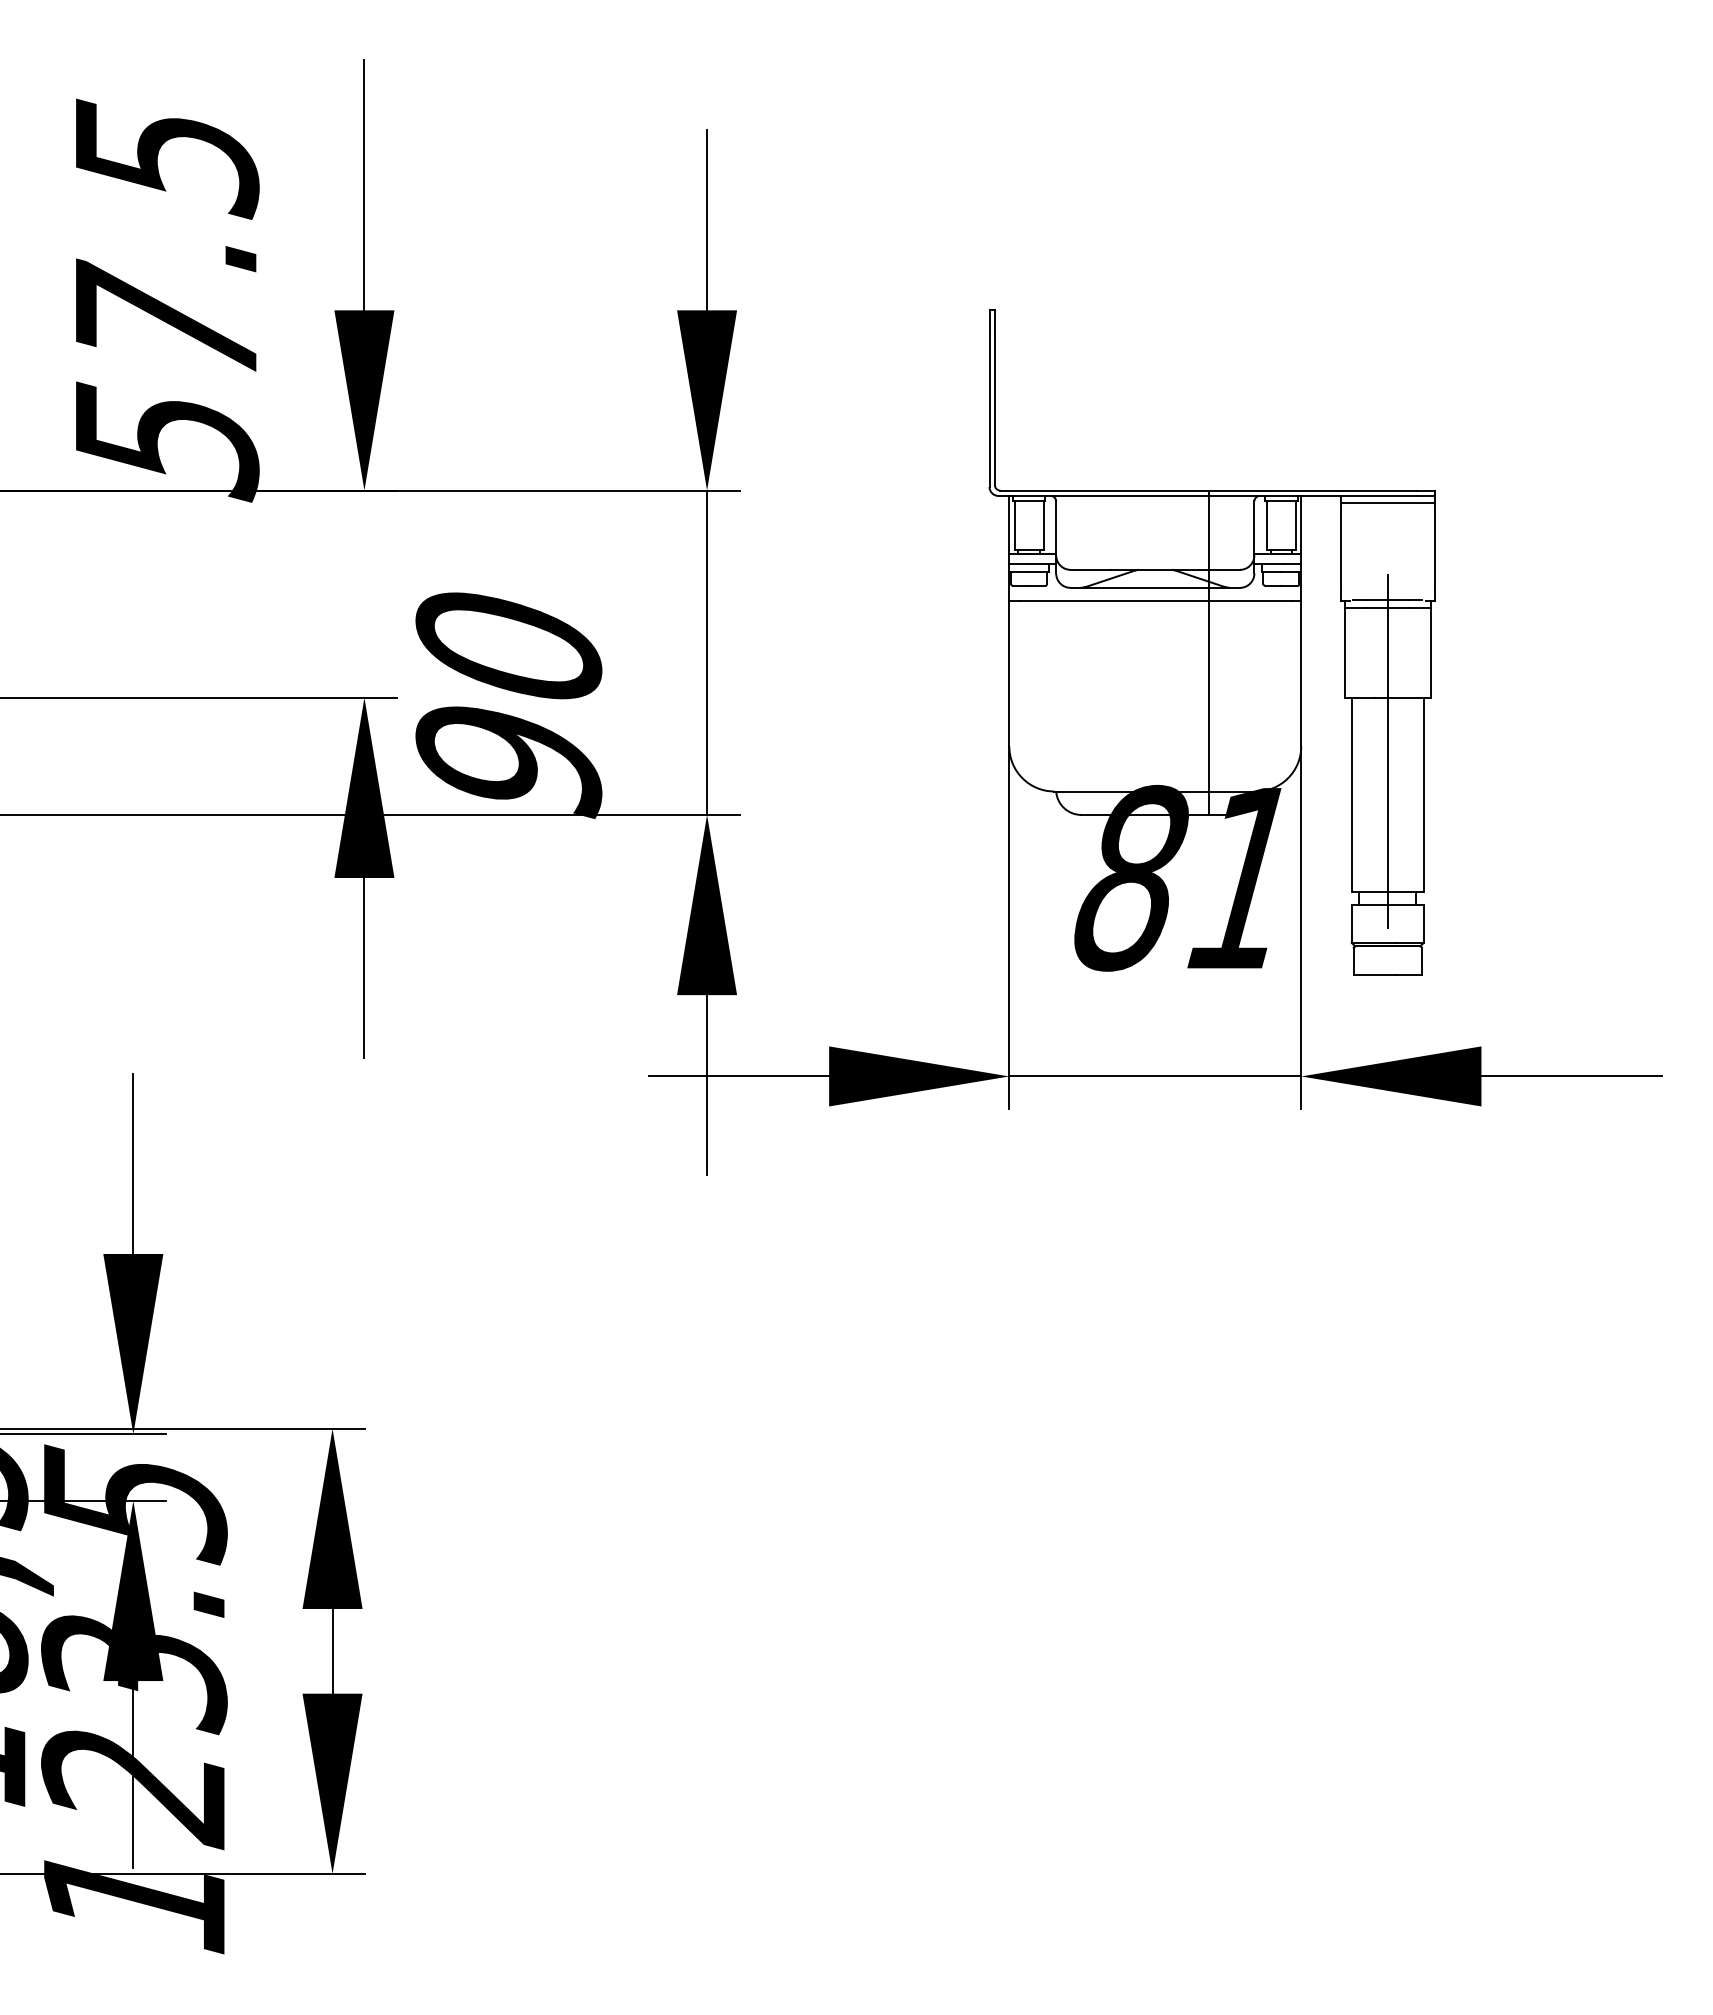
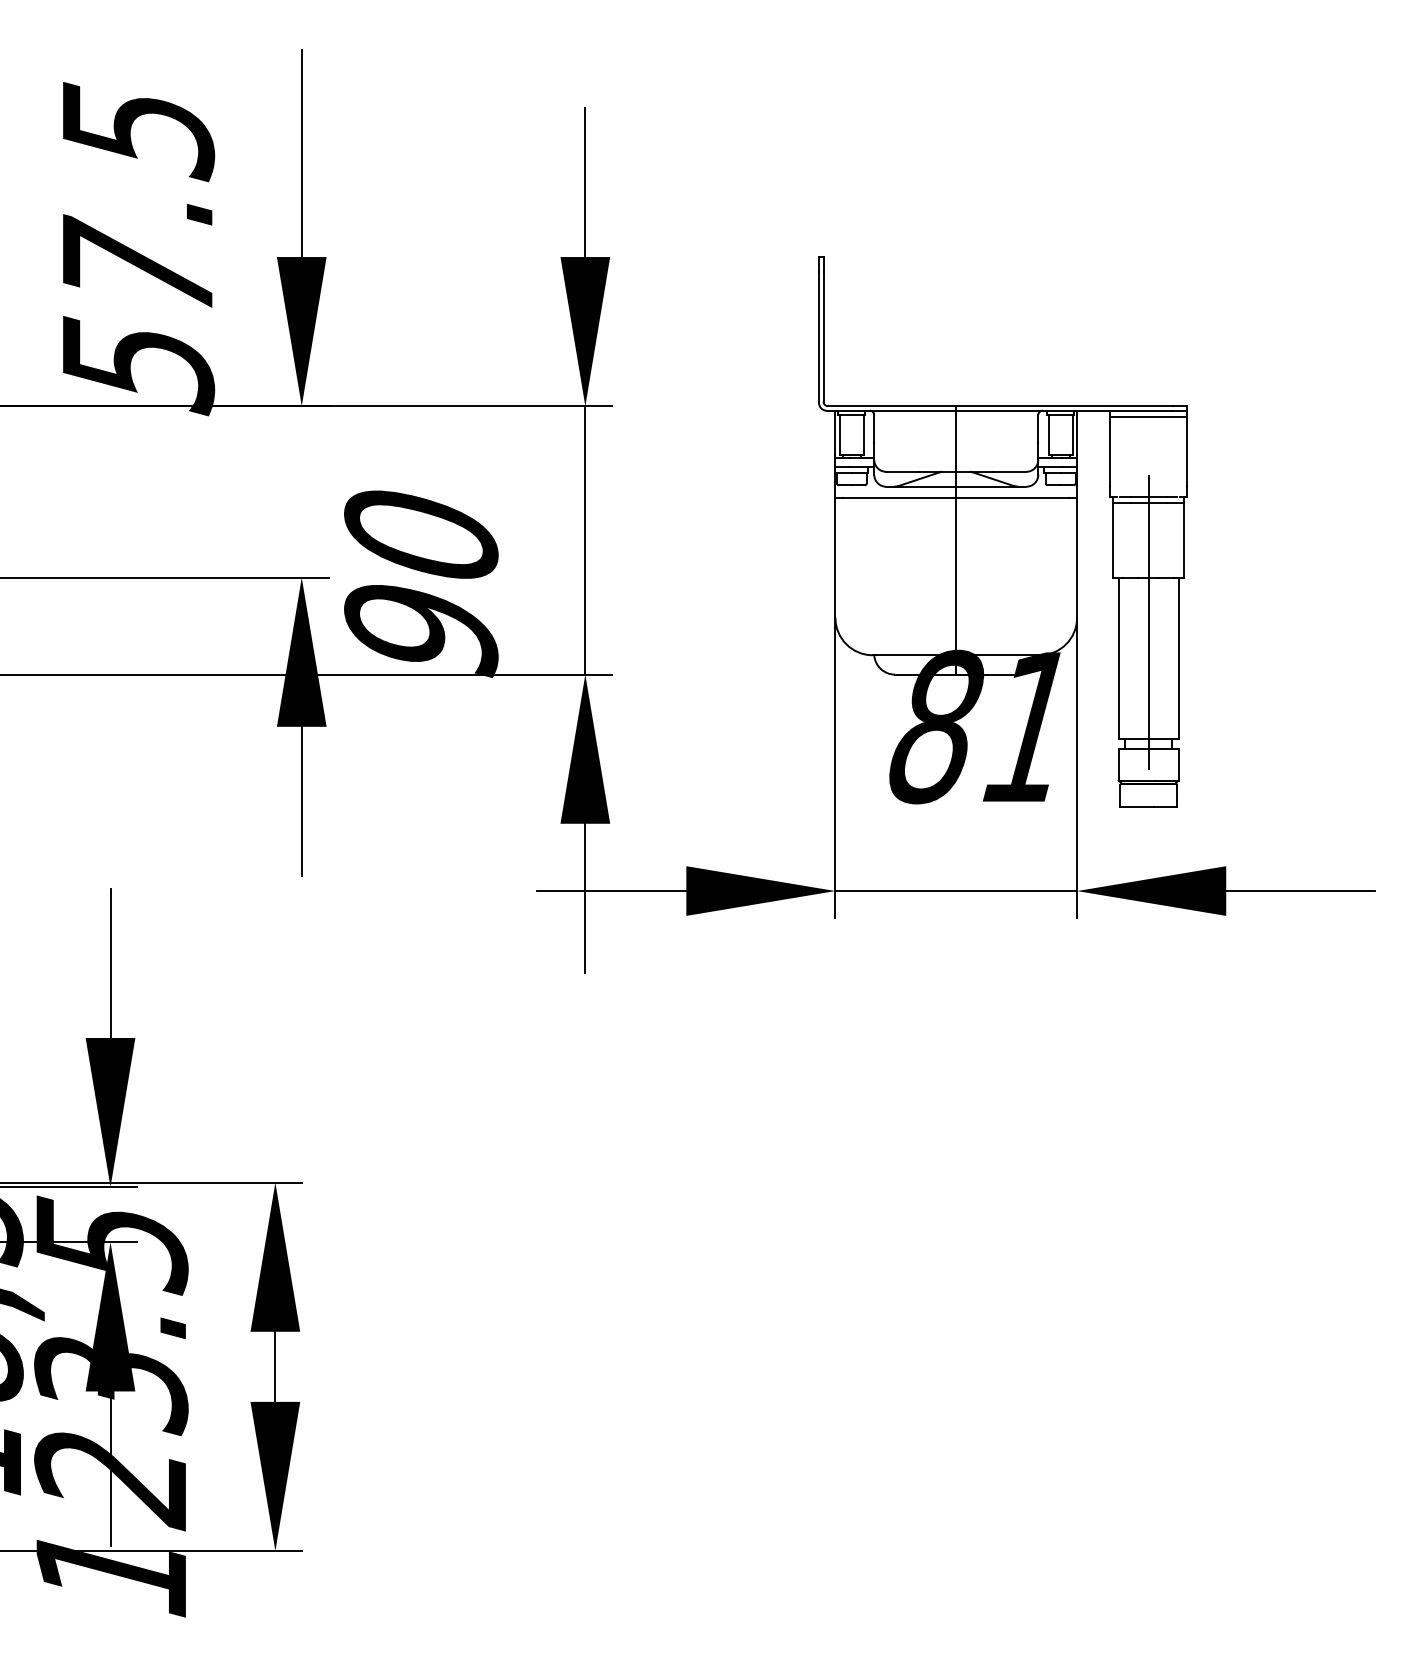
line: (1209, 652) -> (956, 540), moved

